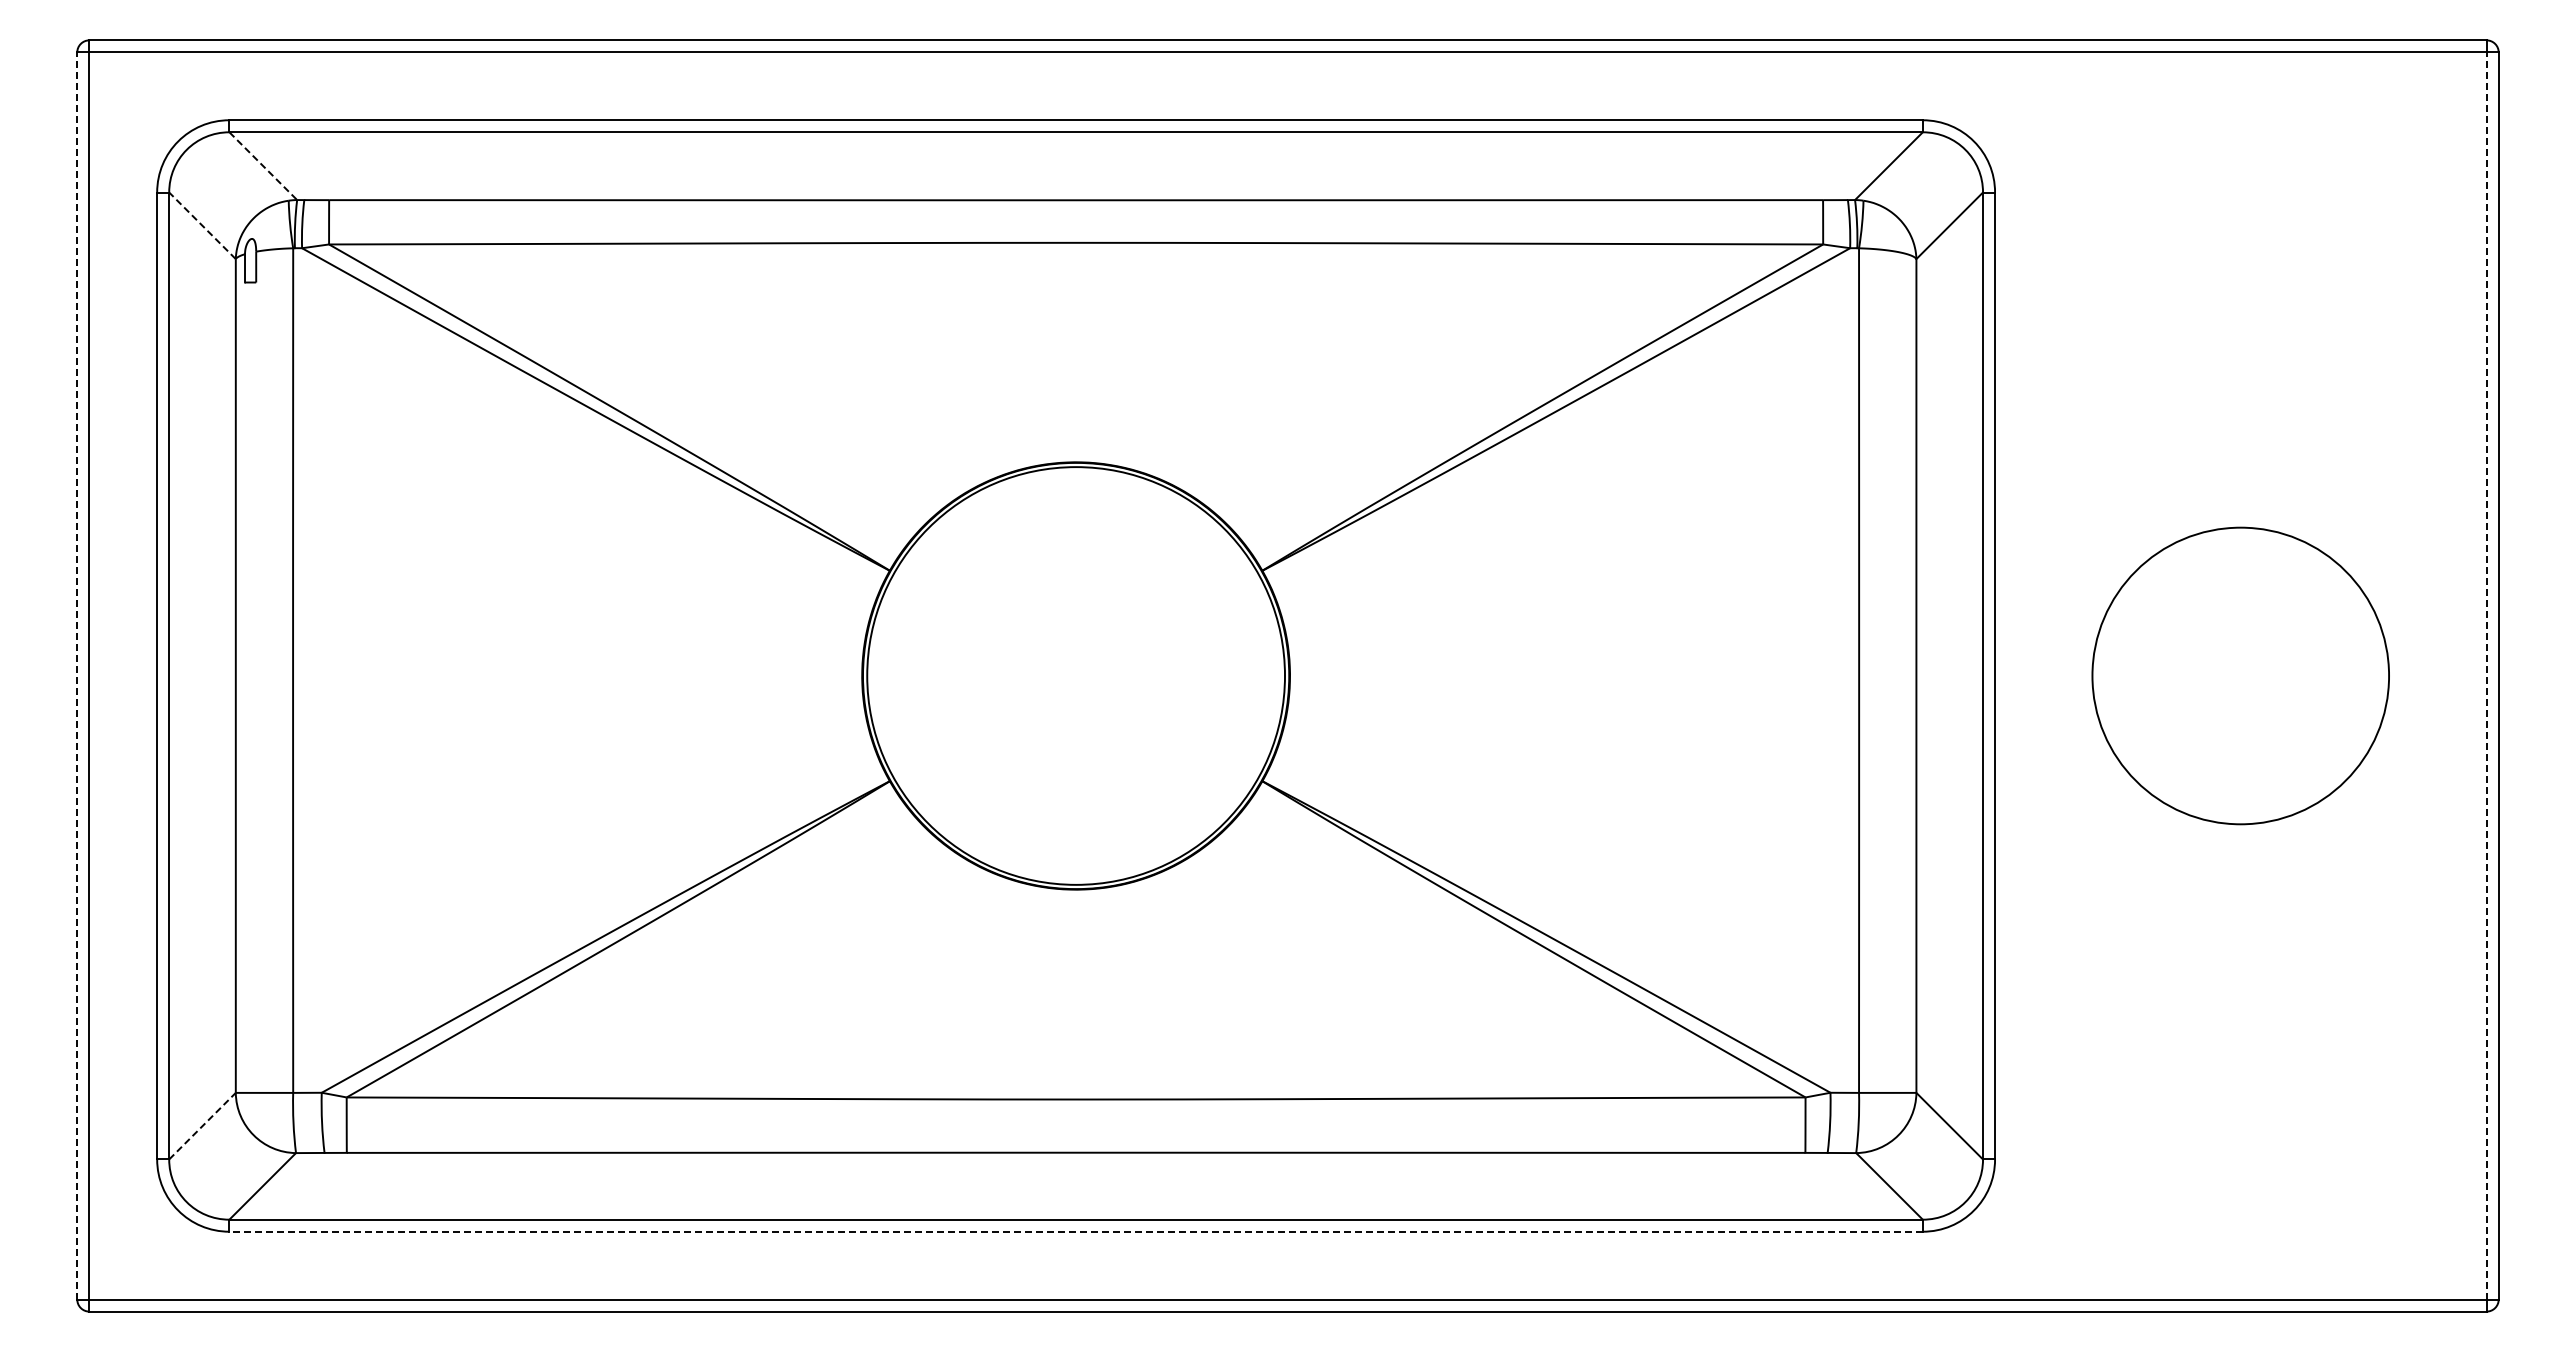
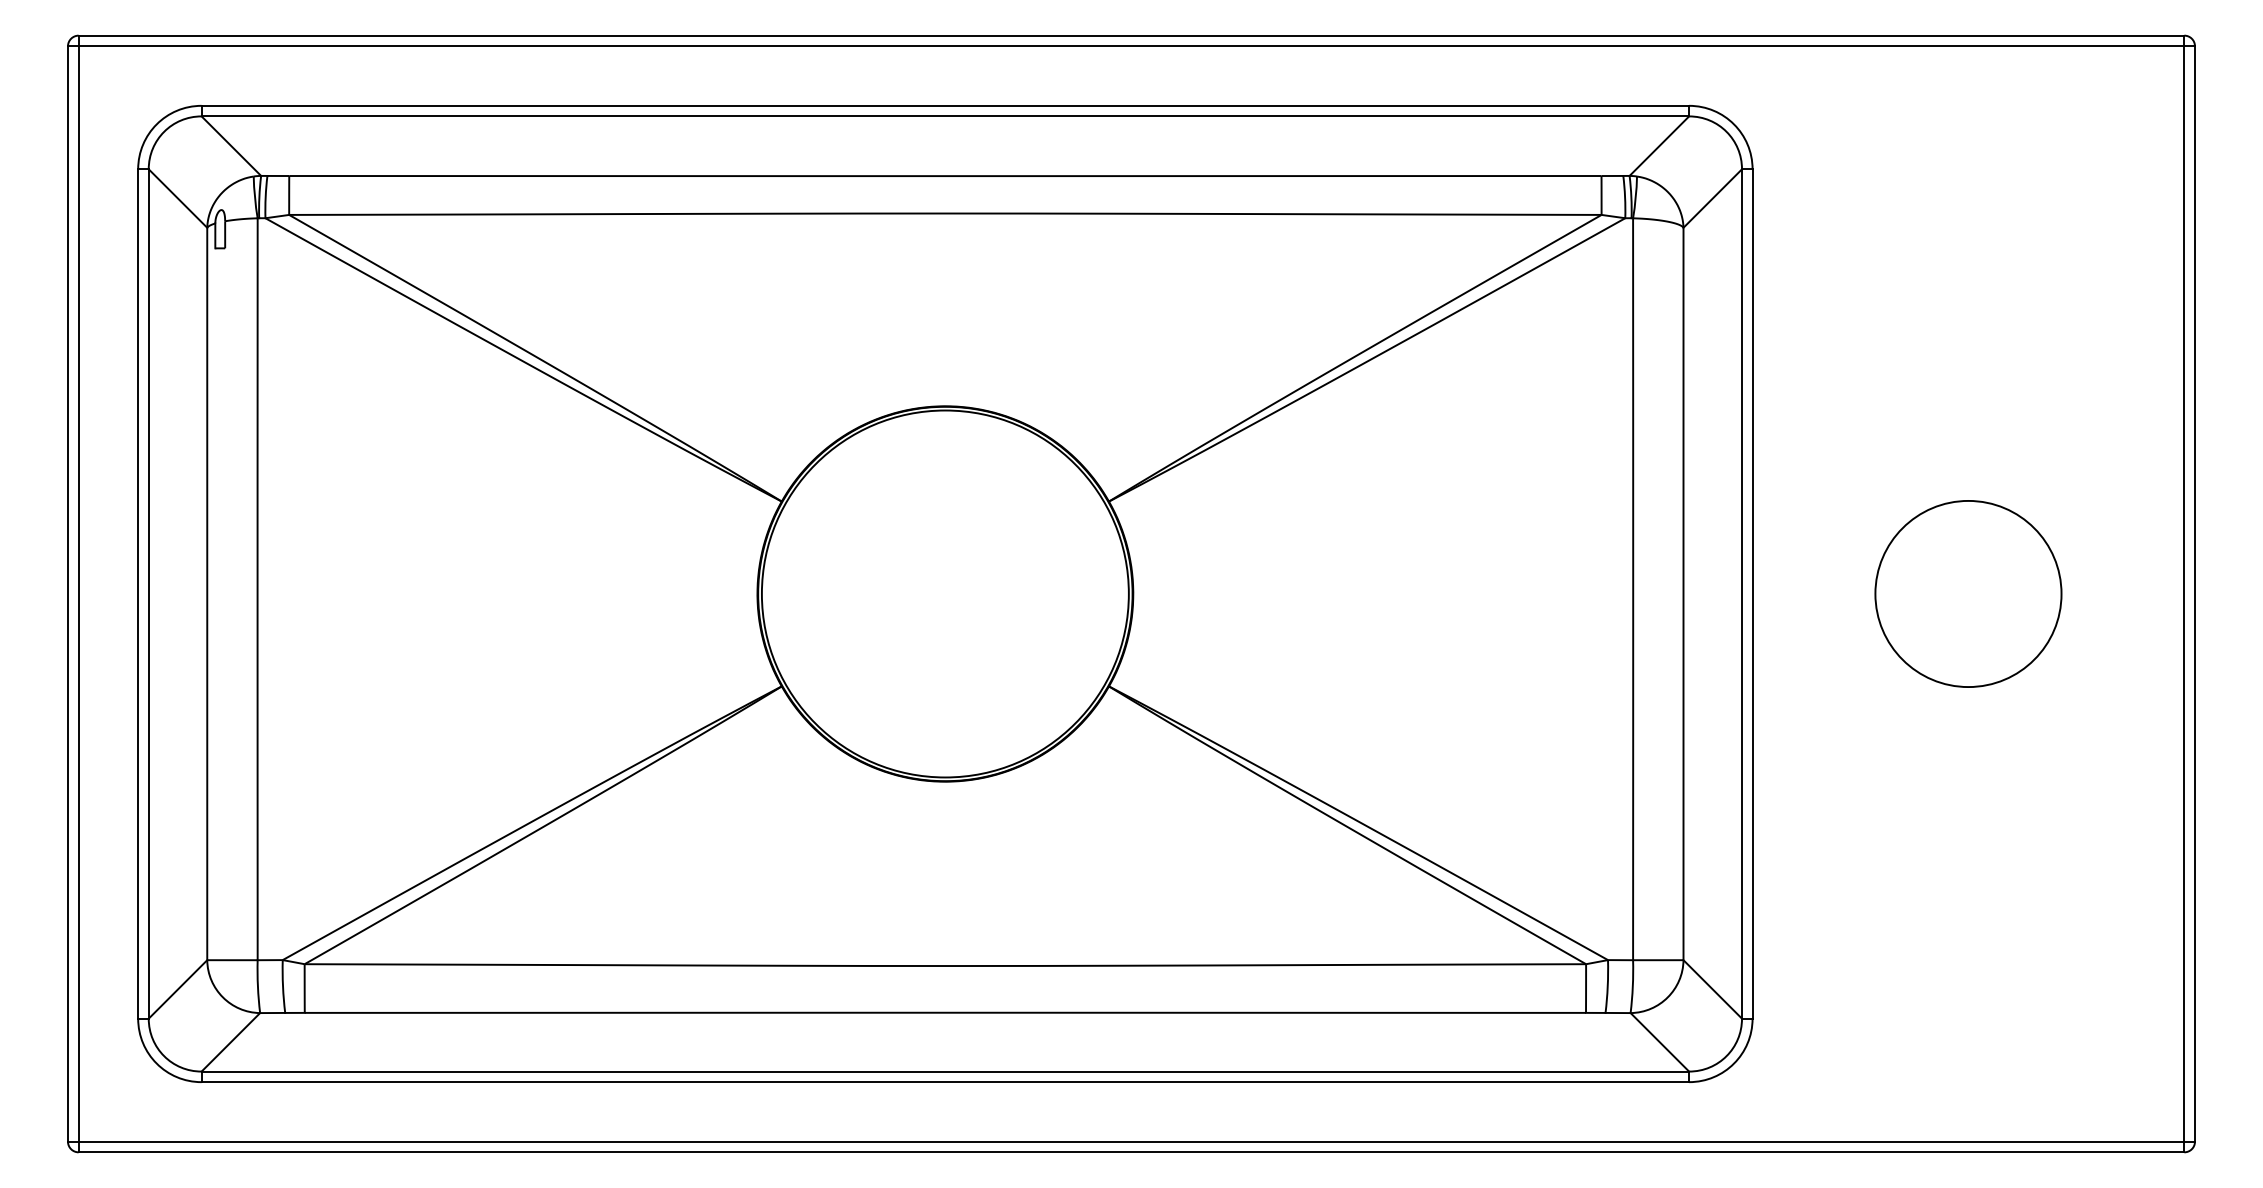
line: (263, 166) -> (231, 146), dashed -> solid
line: (202, 225) -> (177, 198), dashed -> solid
circle: (2240, 675) -> (1968, 593), size x0.71
line: (77, 676) -> (68, 594), dashed -> solid
line: (2486, 676) -> (2184, 594), dashed -> solid
line: (202, 1125) -> (177, 988), dashed -> solid
line: (1076, 1231) -> (945, 1081), dashed -> solid

